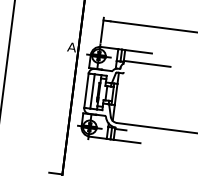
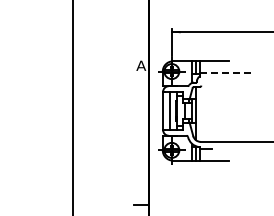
line: (147, 64) -> (225, 73), solid -> dashed

